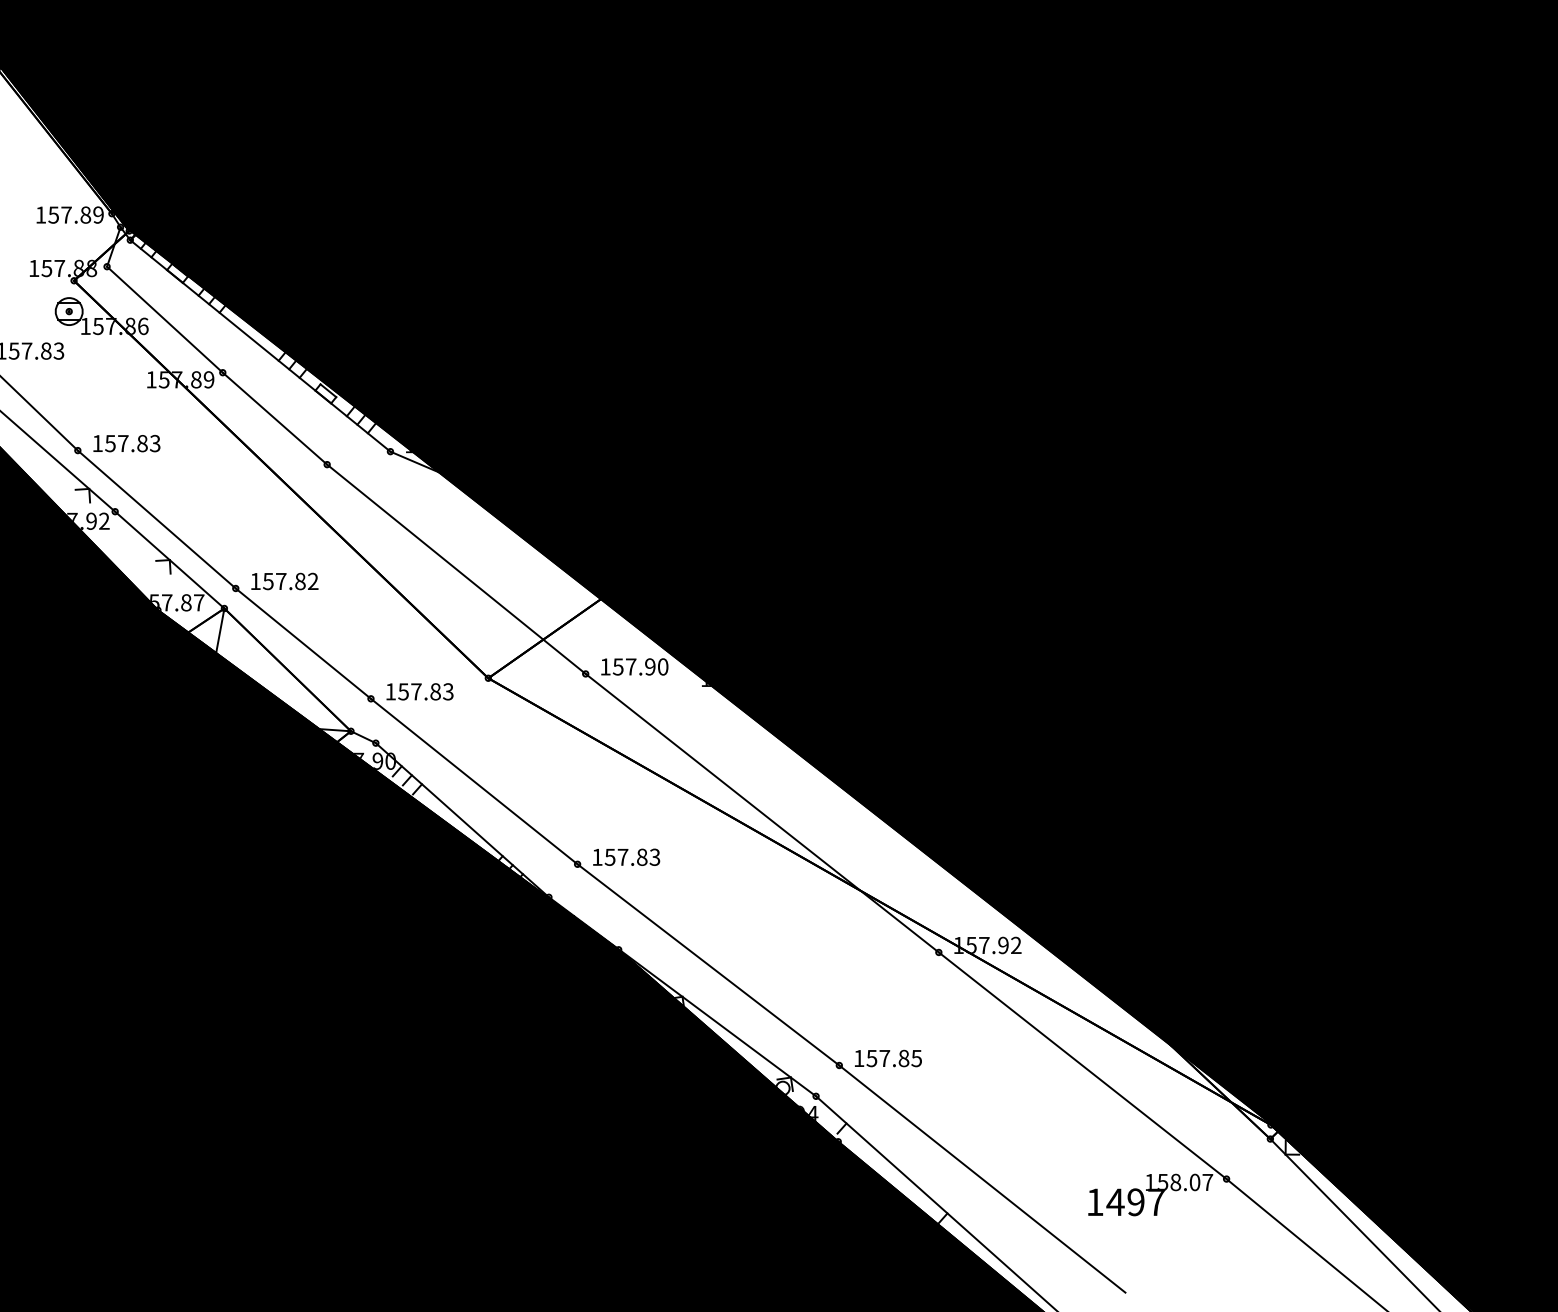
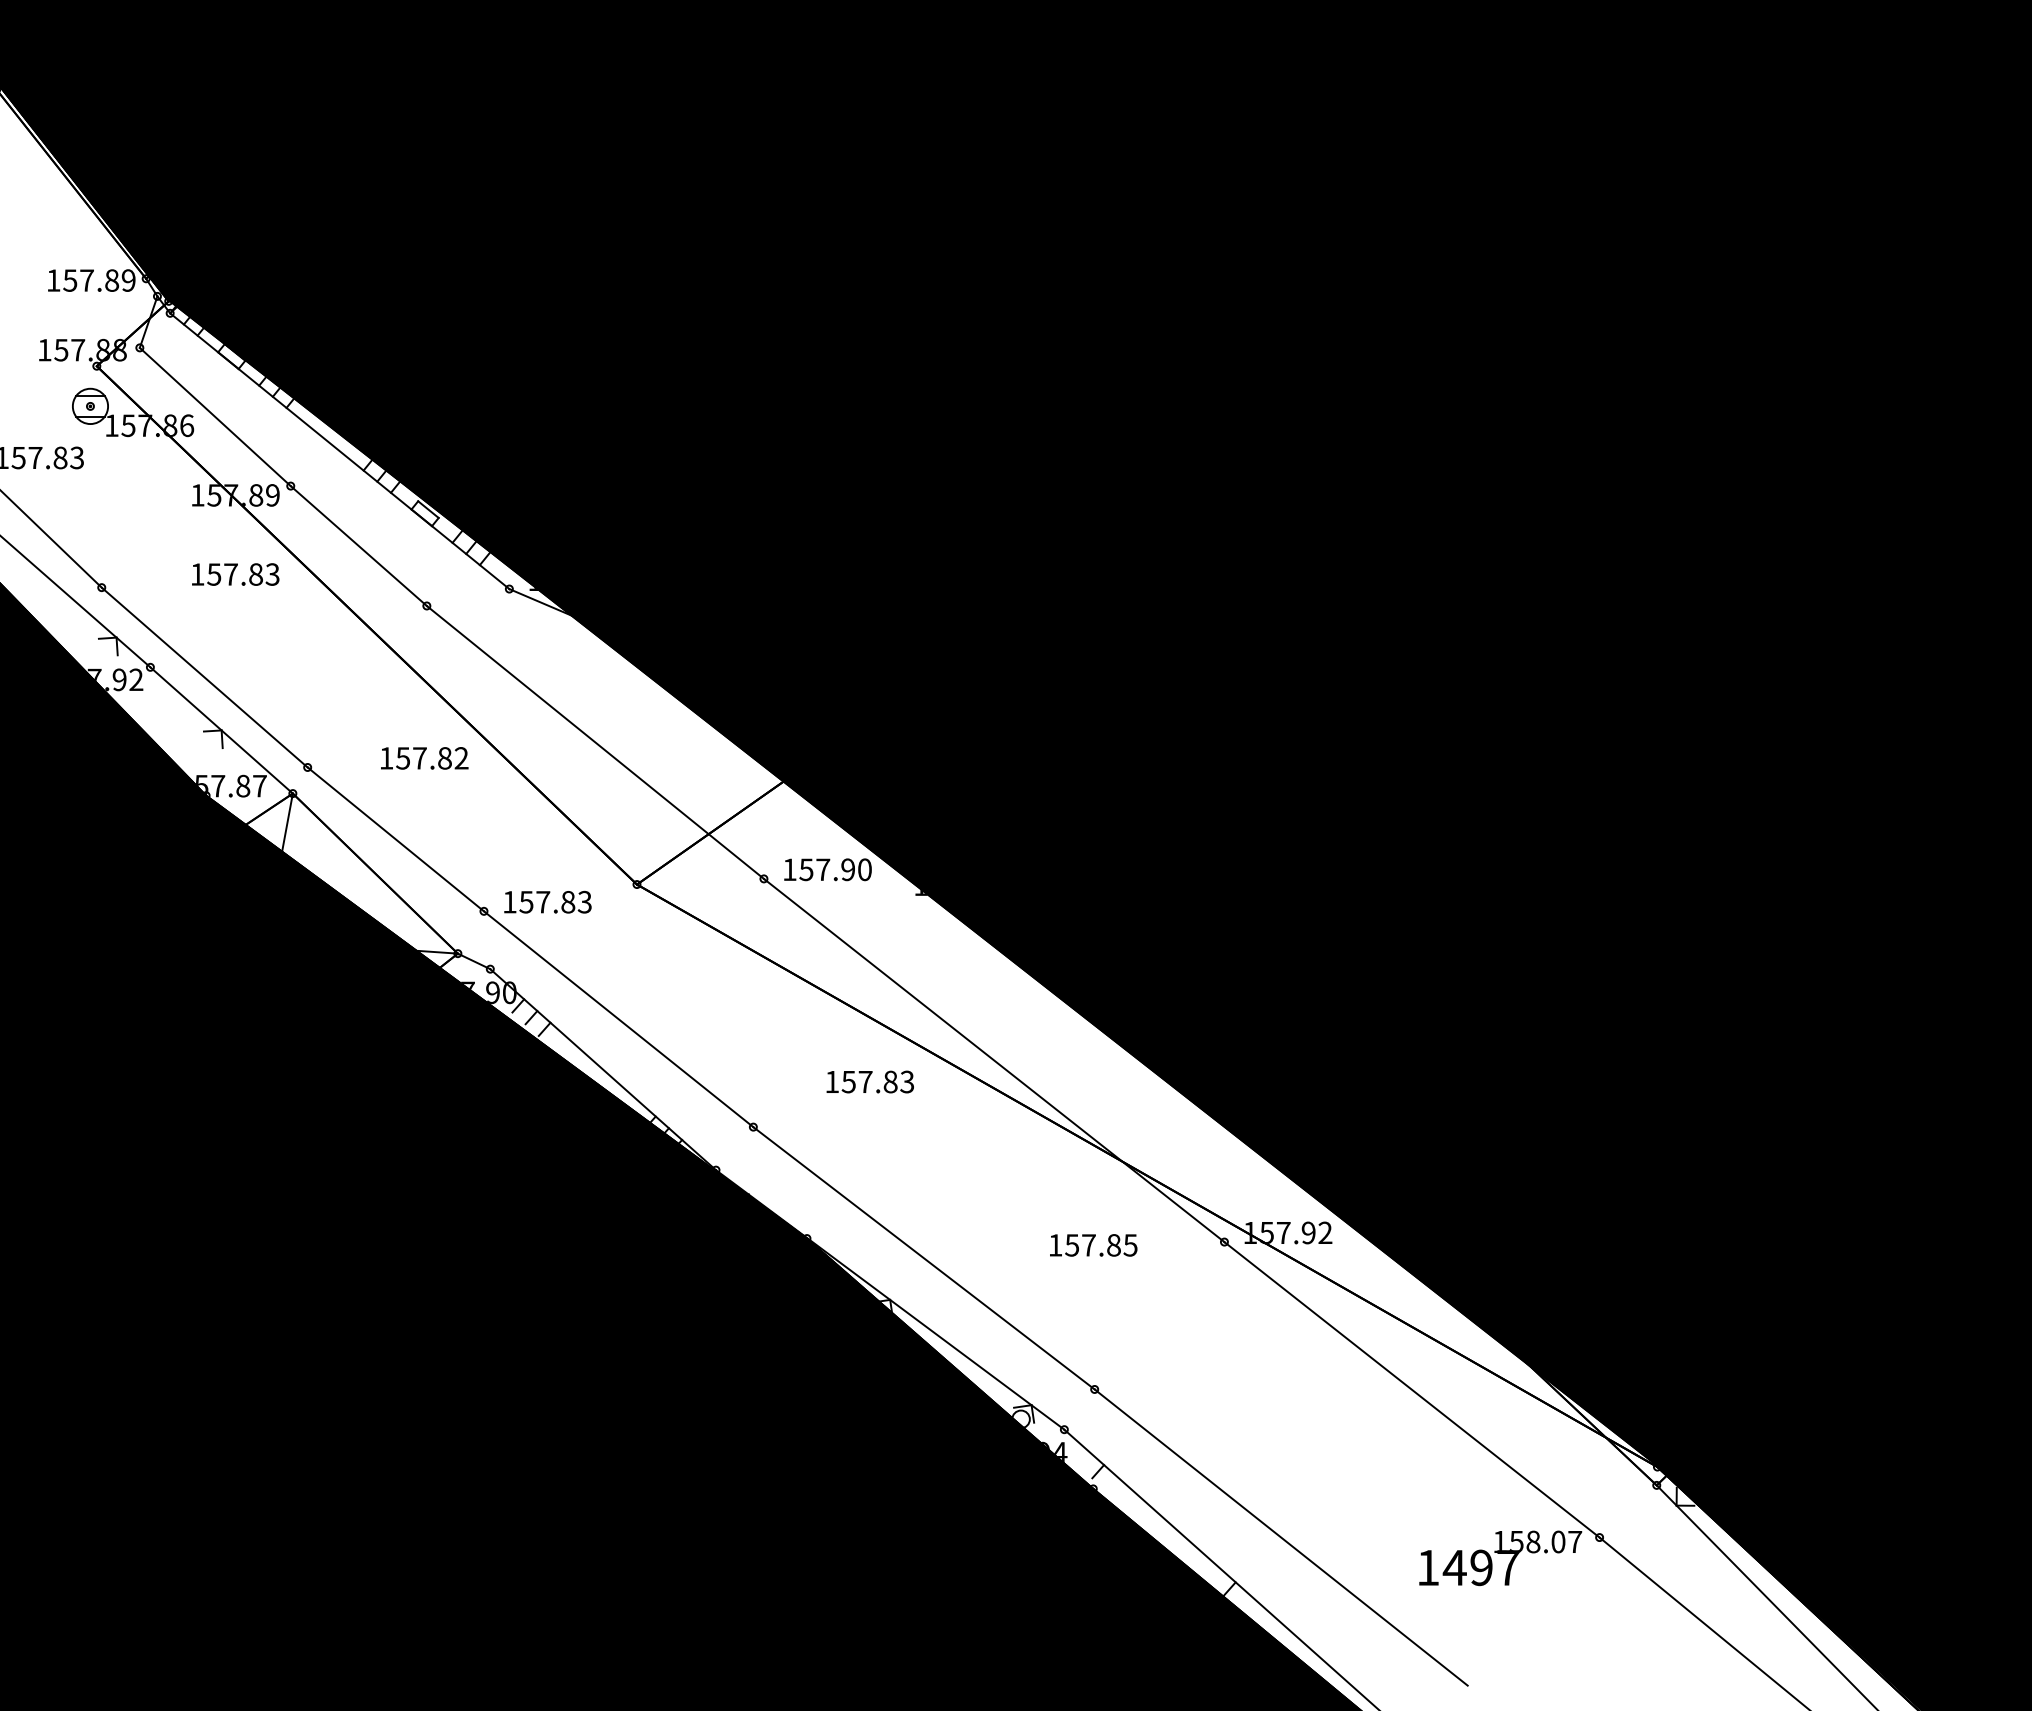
text: (126, 443) -> (235, 574), moved
text: (284, 581) -> (424, 758), moved
text: (626, 856) -> (869, 1081), moved
text: (888, 1058) -> (1093, 1245), moved

